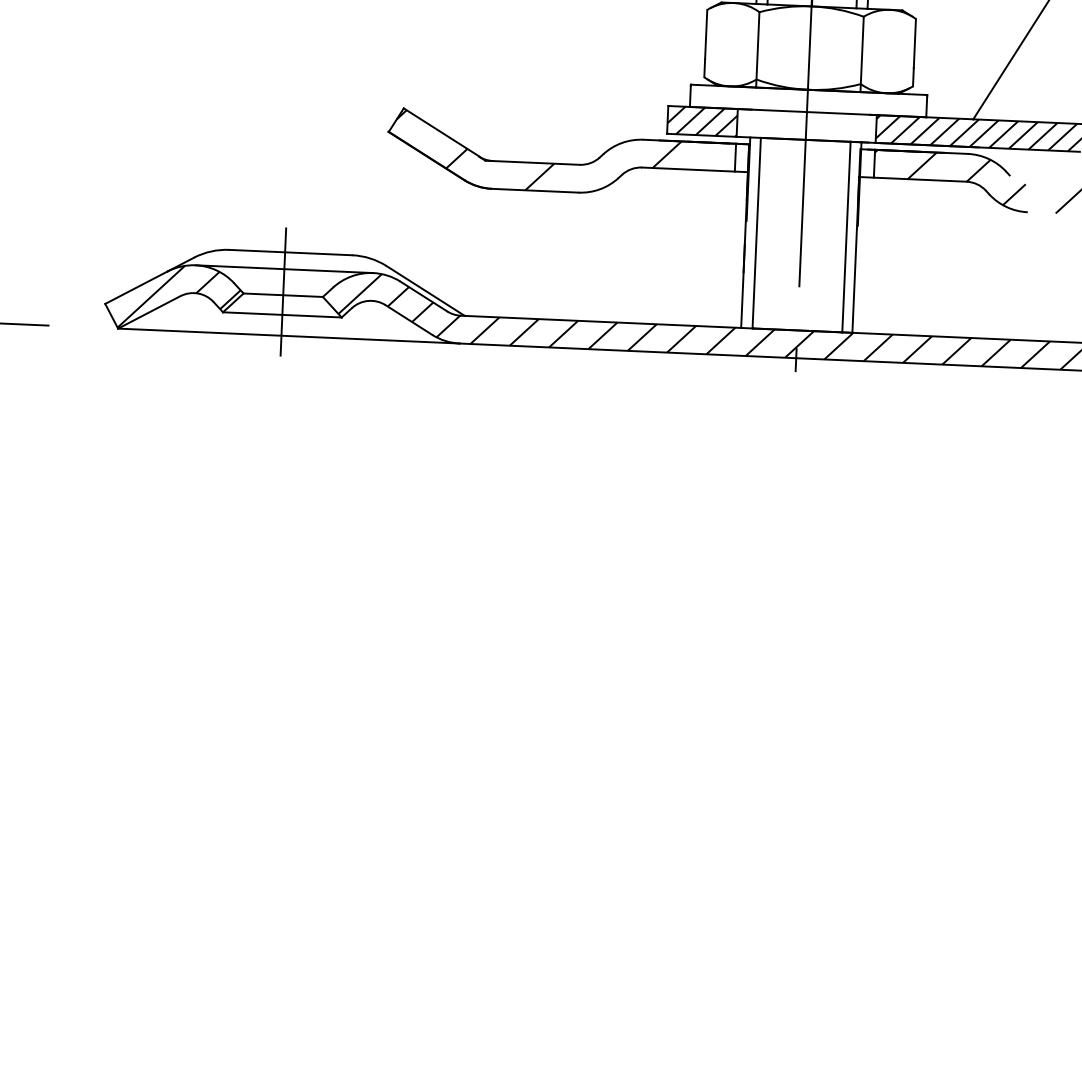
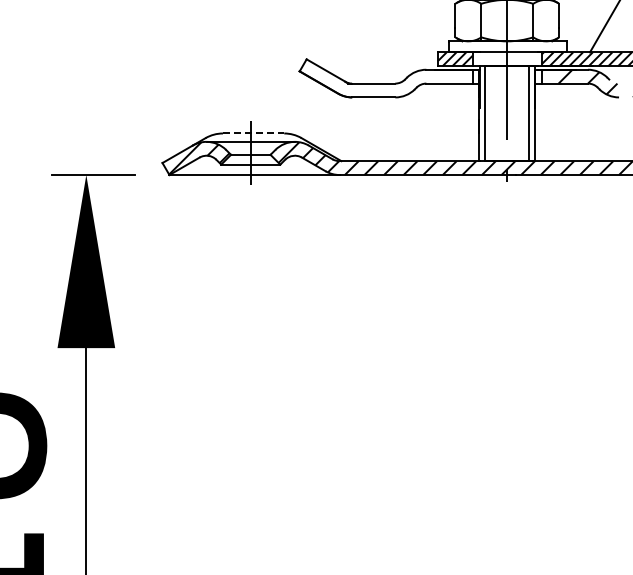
hatch: (538, 152) -> (374, 78), removed
line: (290, 252) -> (253, 133), solid -> dashed

